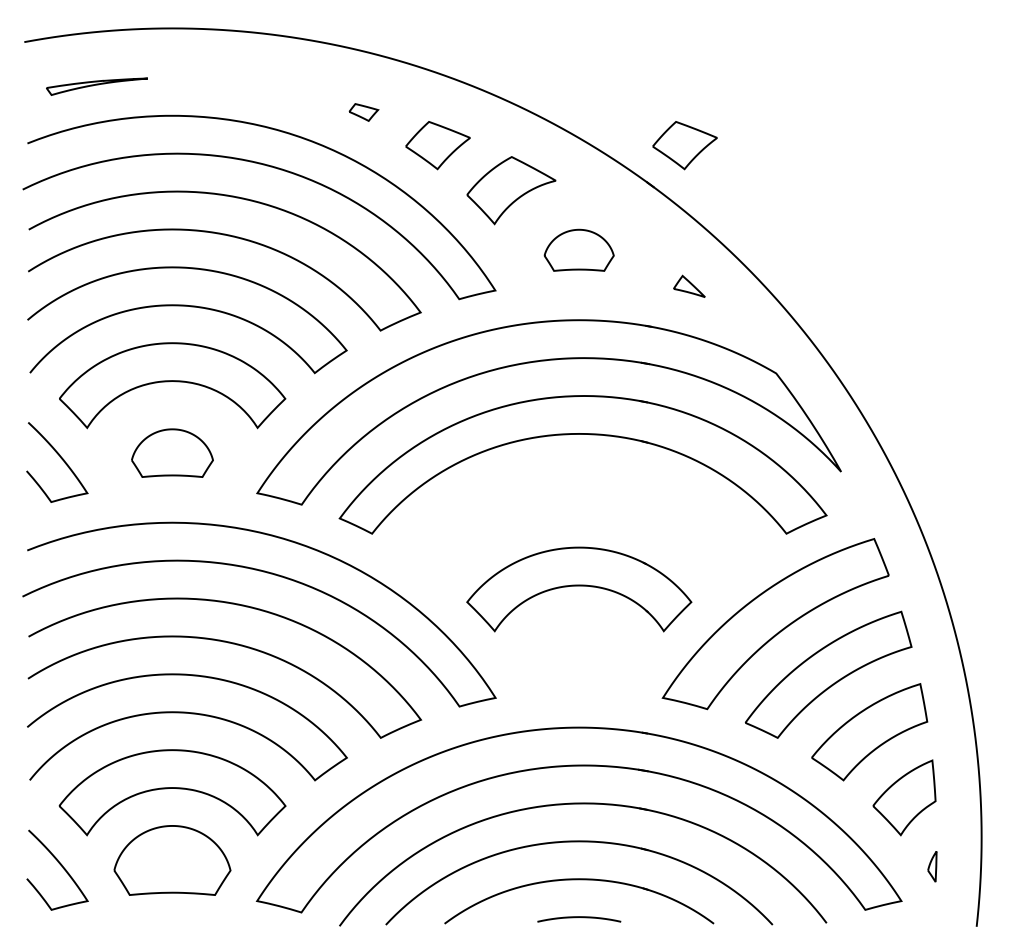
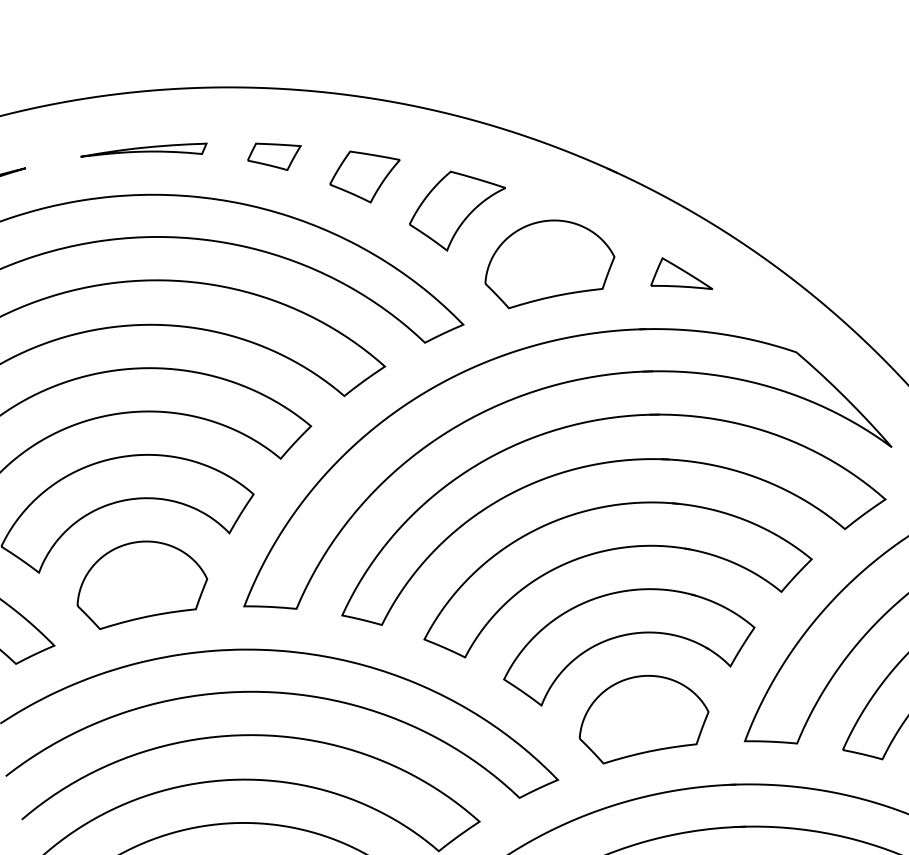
part: (252, 87) -> (144, 154), added
part: (363, 112) -> (274, 156), size x1.67
part: (684, 145) -> (641, 118), removed
part: (578, 250) -> (547, 260), size x1.67
part: (689, 286) -> (679, 275), size x1.67
part: (172, 453) -> (140, 581), size x1.43
part: (579, 510) -> (608, 551), added
part: (579, 657) -> (642, 715), added

